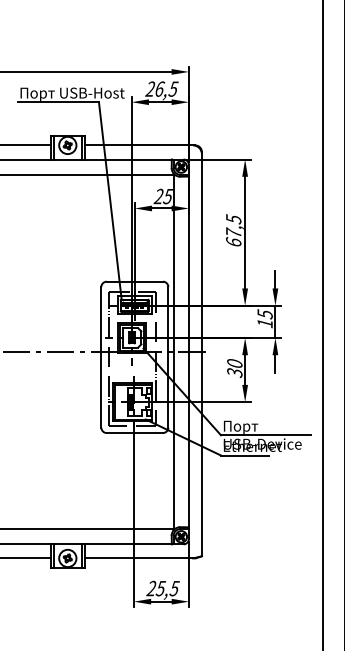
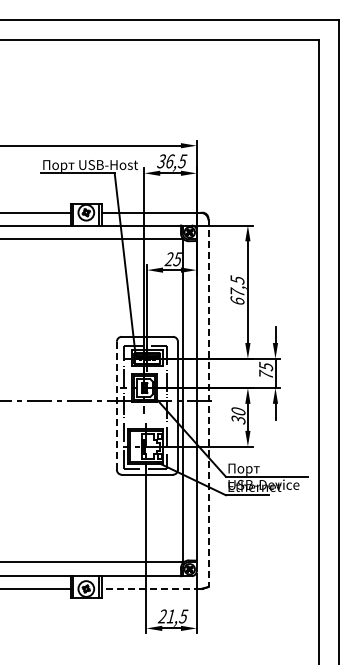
text: (149, 89) -> (160, 161), 26,5 -> 36,5
text: (264, 323) -> (265, 374), 15 -> 75
line: (201, 354) -> (208, 403), solid -> dashed
line: (100, 358) -> (116, 406), solid -> dashed
line: (138, 558) -> (150, 589), solid -> dashed
text: (160, 588) -> (170, 616), 25,5 -> 21,5

